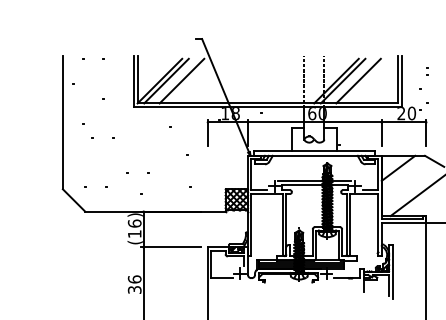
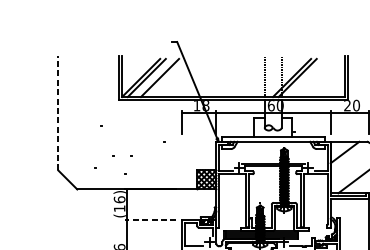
line: (358, 80) -> (310, 77), removed
line: (62, 122) -> (57, 113), solid -> dashed
line: (171, 247) -> (151, 220), solid -> dashed

